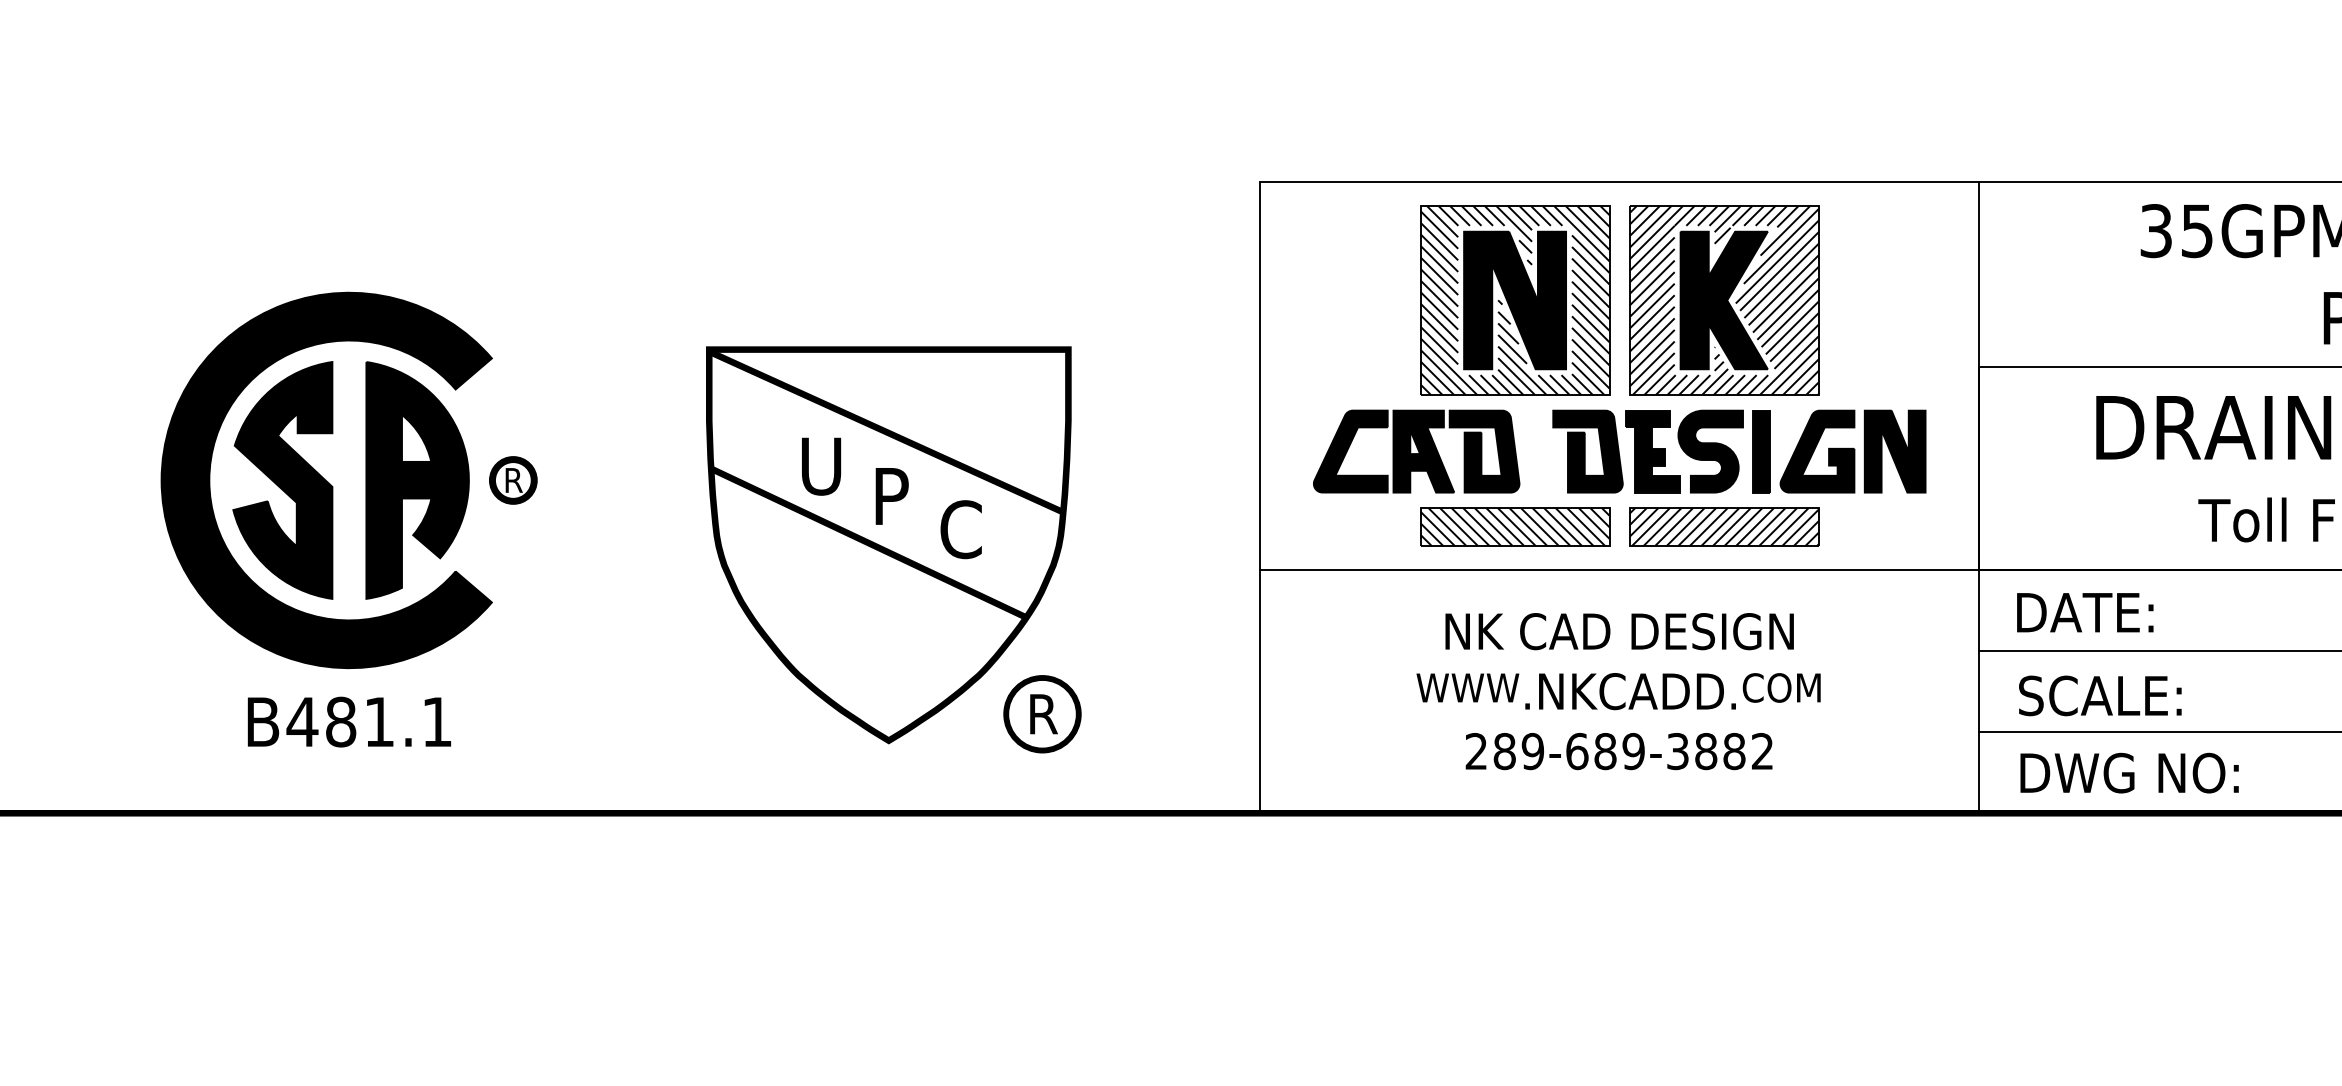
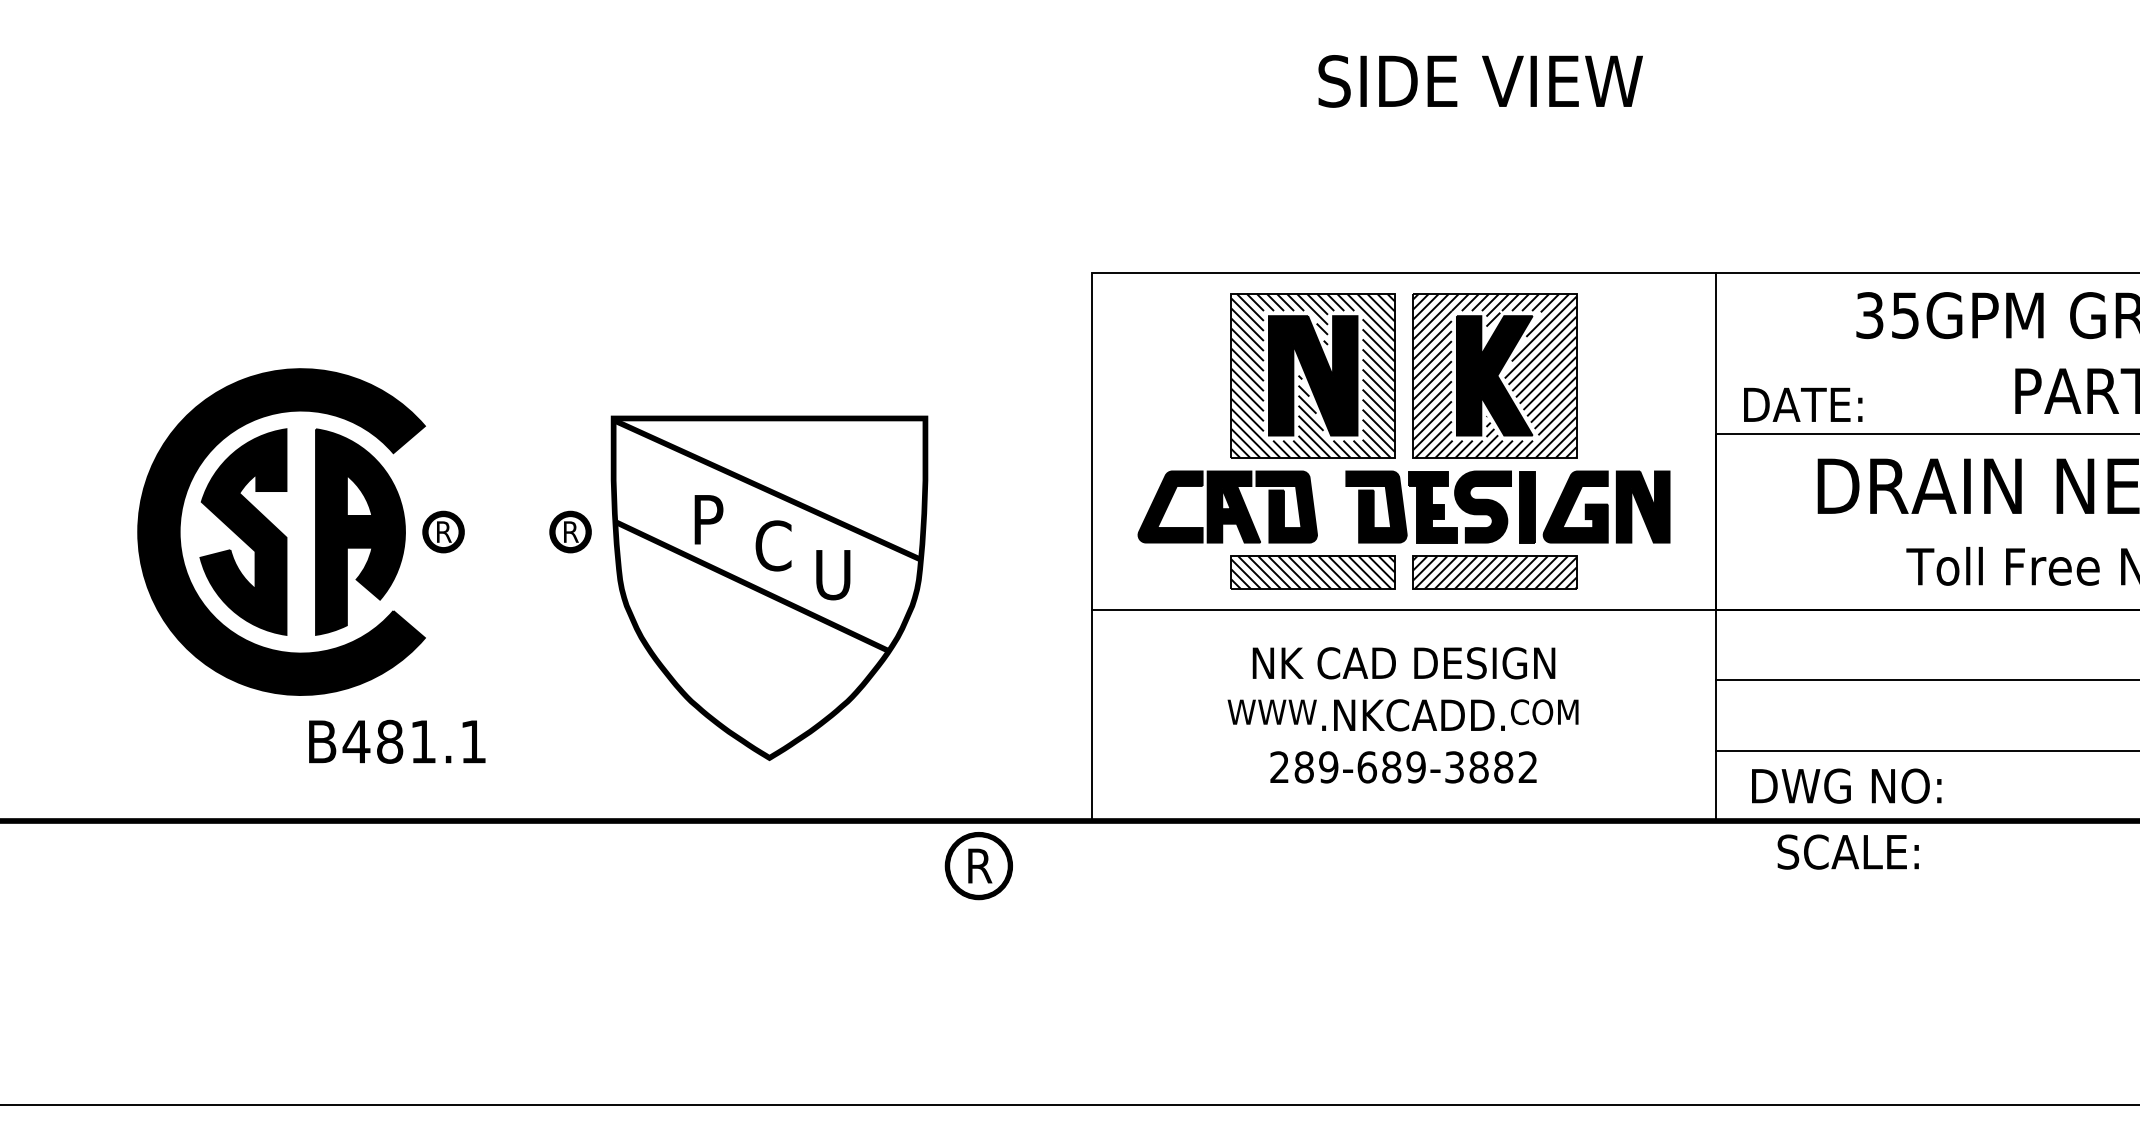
text: (821, 467) -> (711, 520), U -> P
part: (659, 479) -> (570, 531), added
text: (893, 495) -> (773, 545), P -> C
text: (961, 529) -> (832, 574), C -> U
text: (2085, 612) -> (1803, 404), moved
text: (2099, 695) -> (1847, 851), moved
part: (1041, 714) -> (978, 866), moved
text: (349, 721) -> (397, 741), moved

